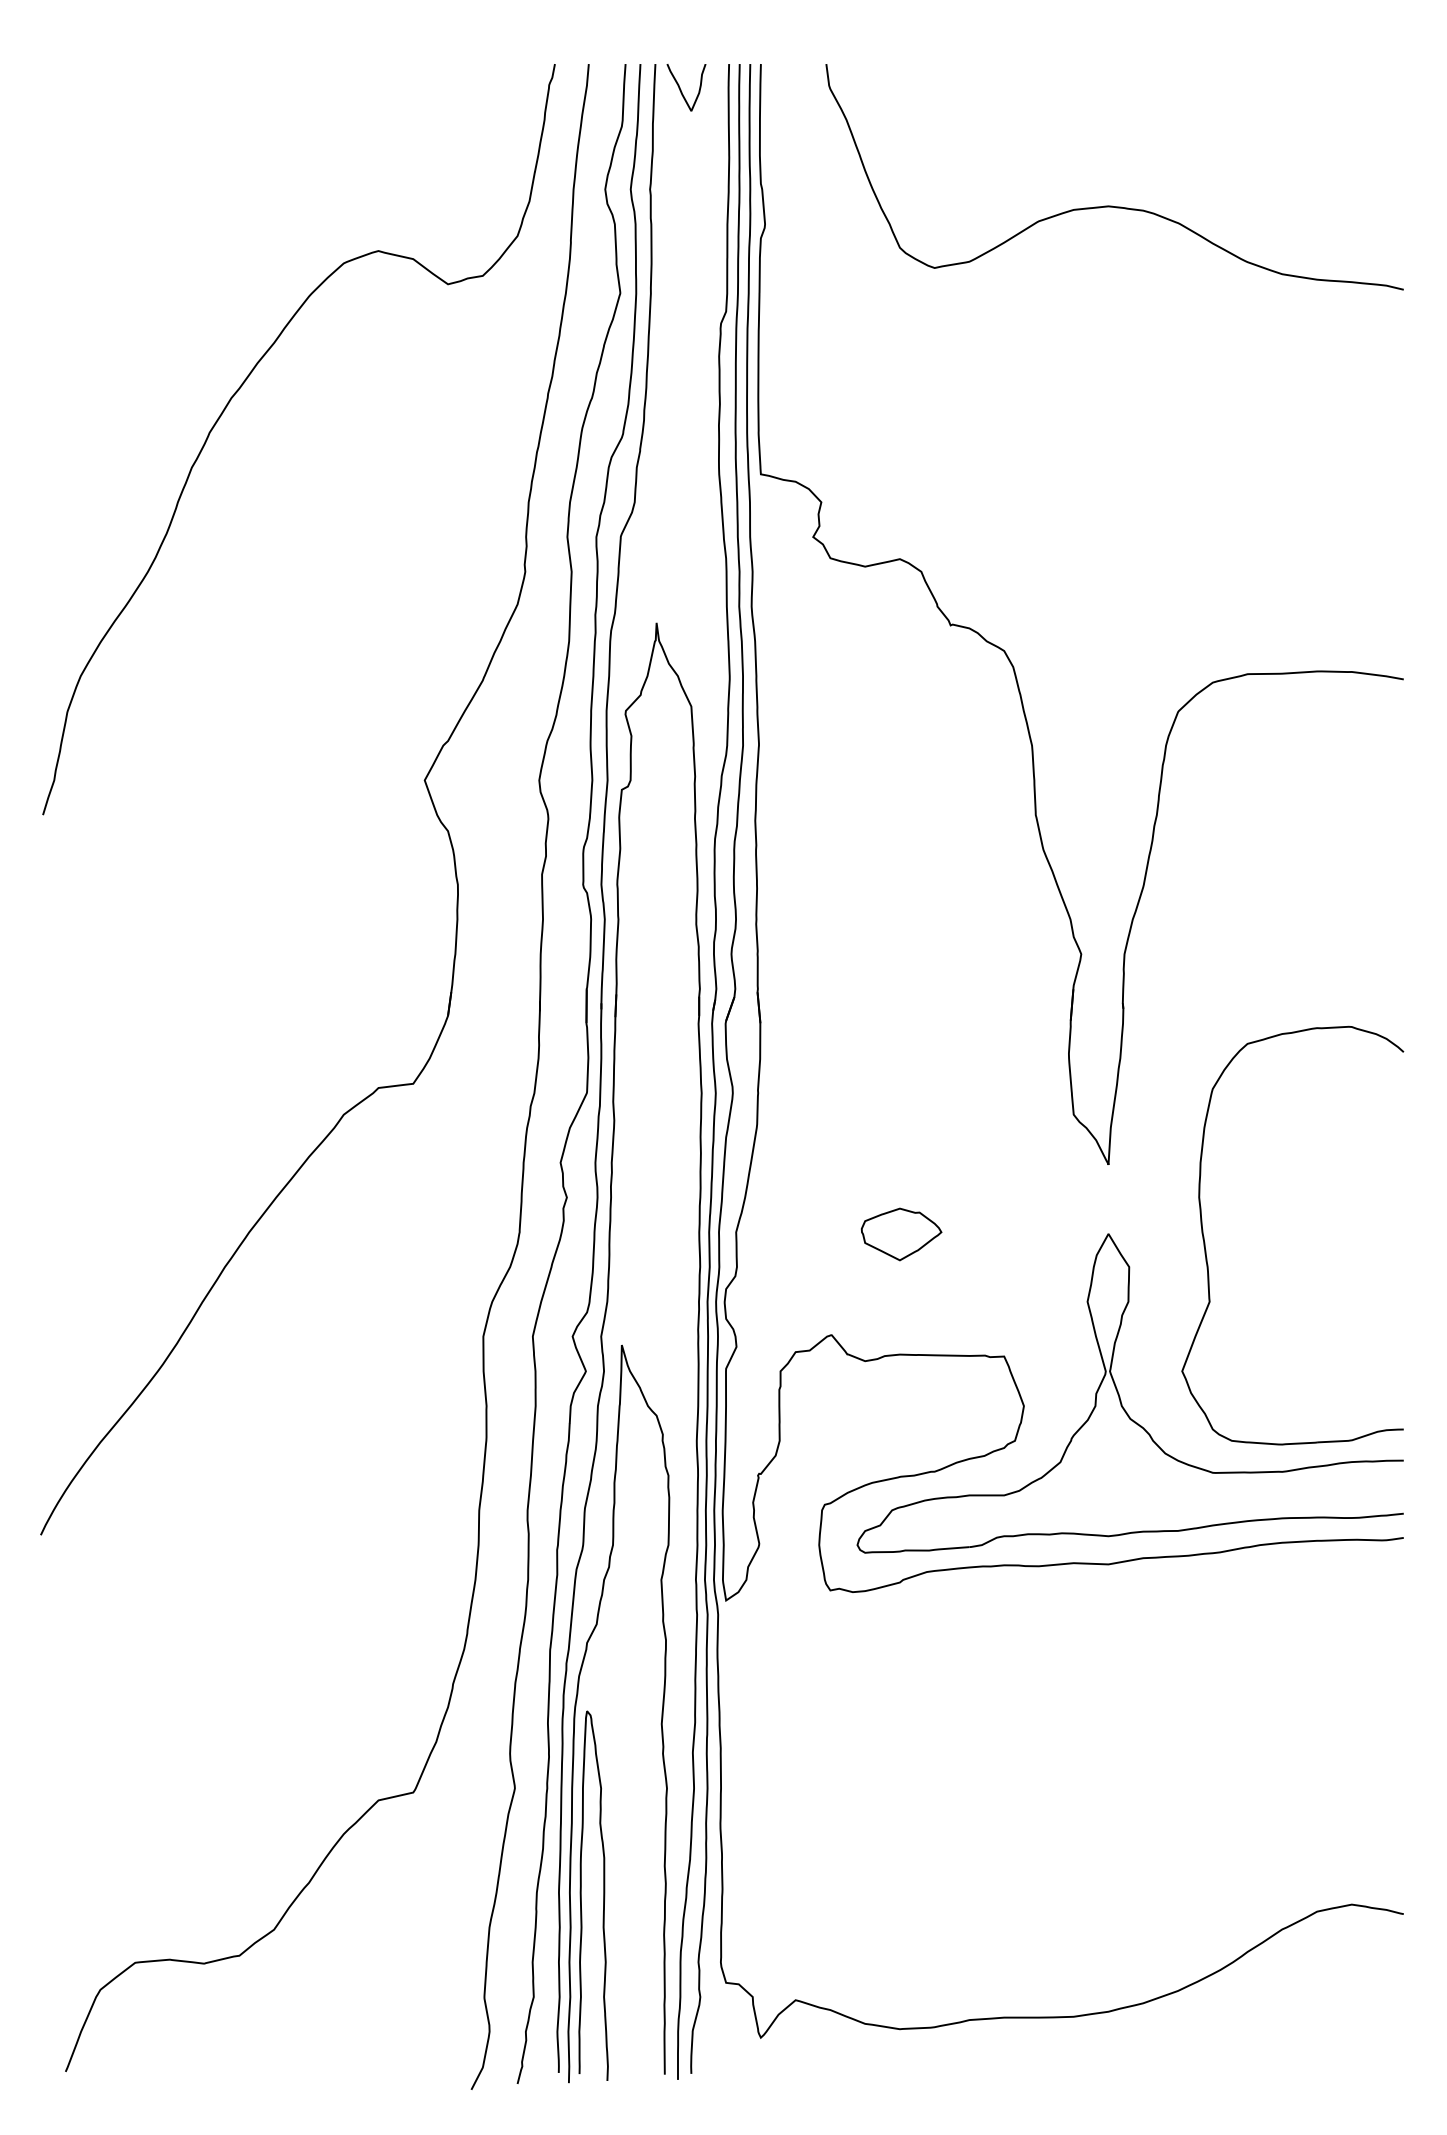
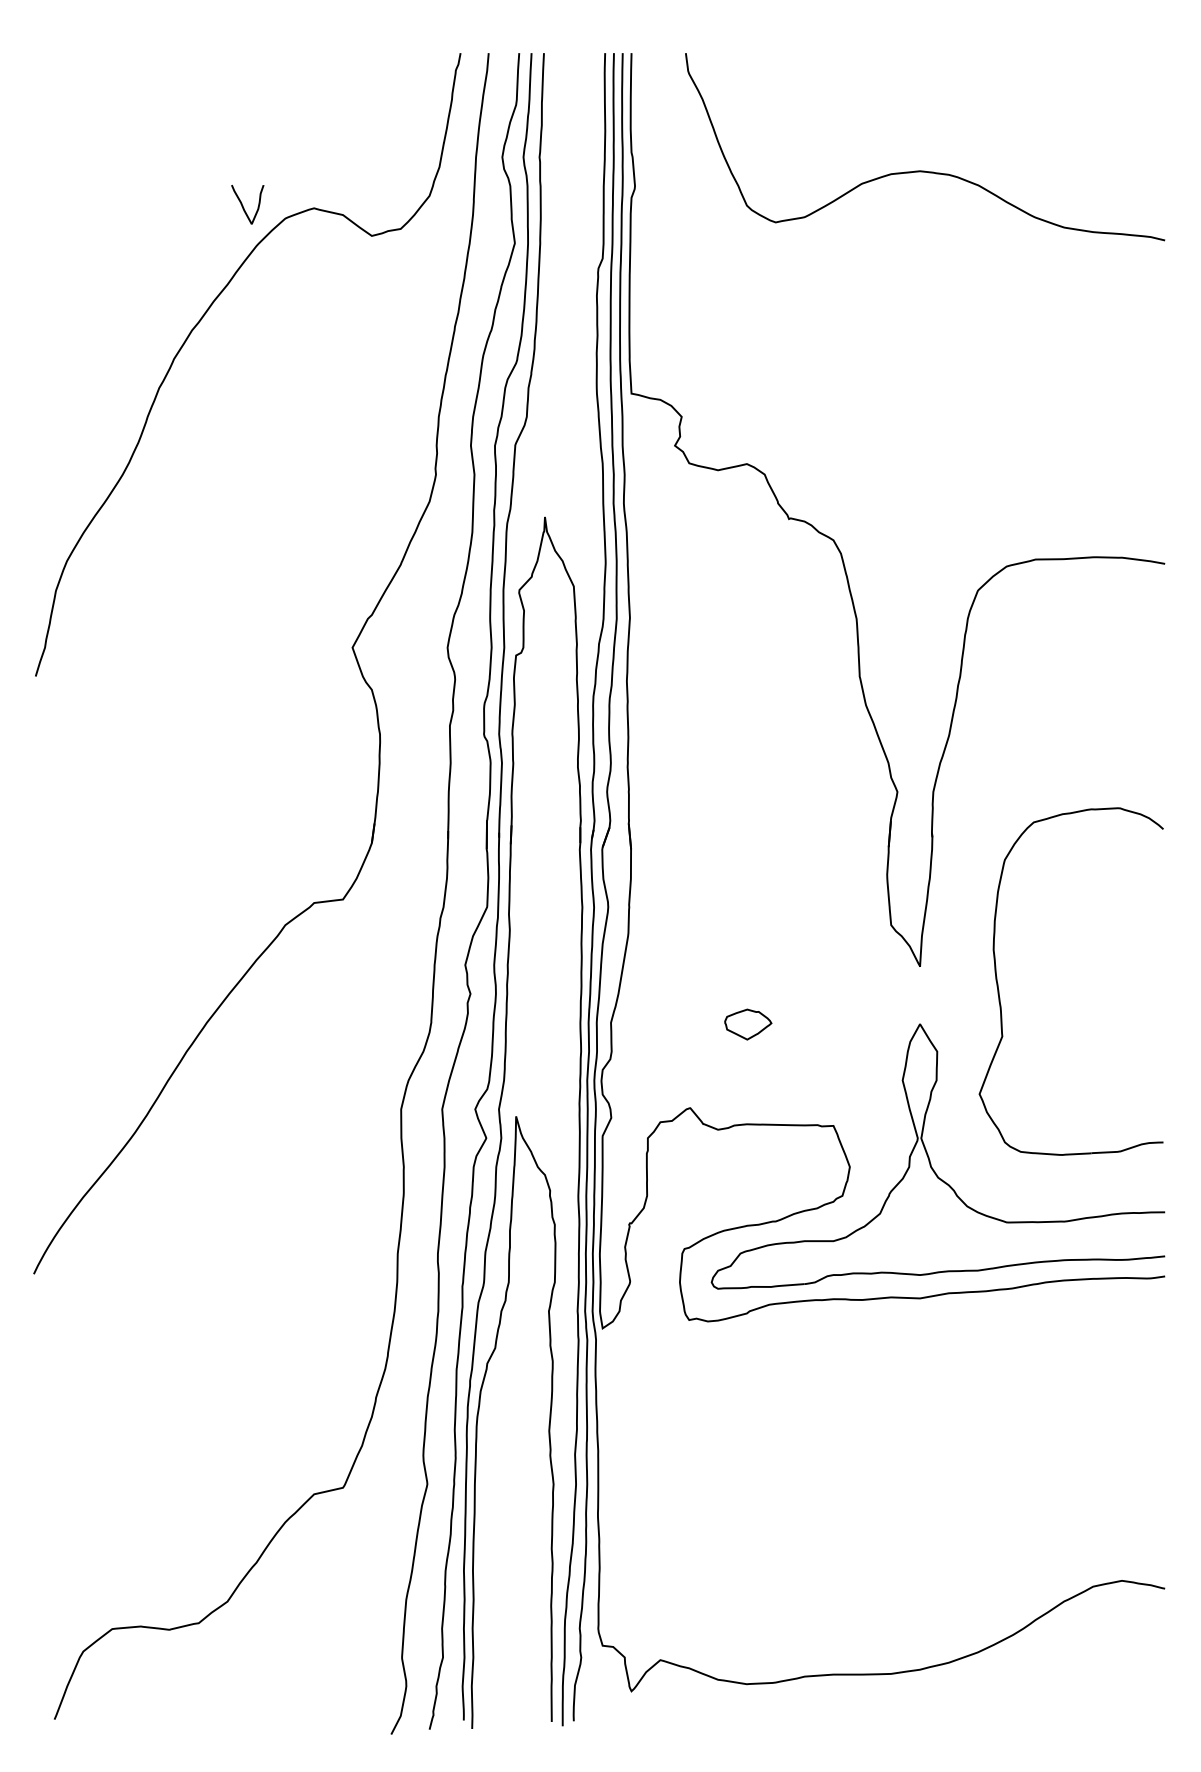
curve: (681, 89) -> (243, 206), moved
part: (901, 1234) -> (748, 1024), size x0.7
part: (1205, 1242) -> (998, 987), moved
curve: (603, 1895) -> (500, 1573), removed

